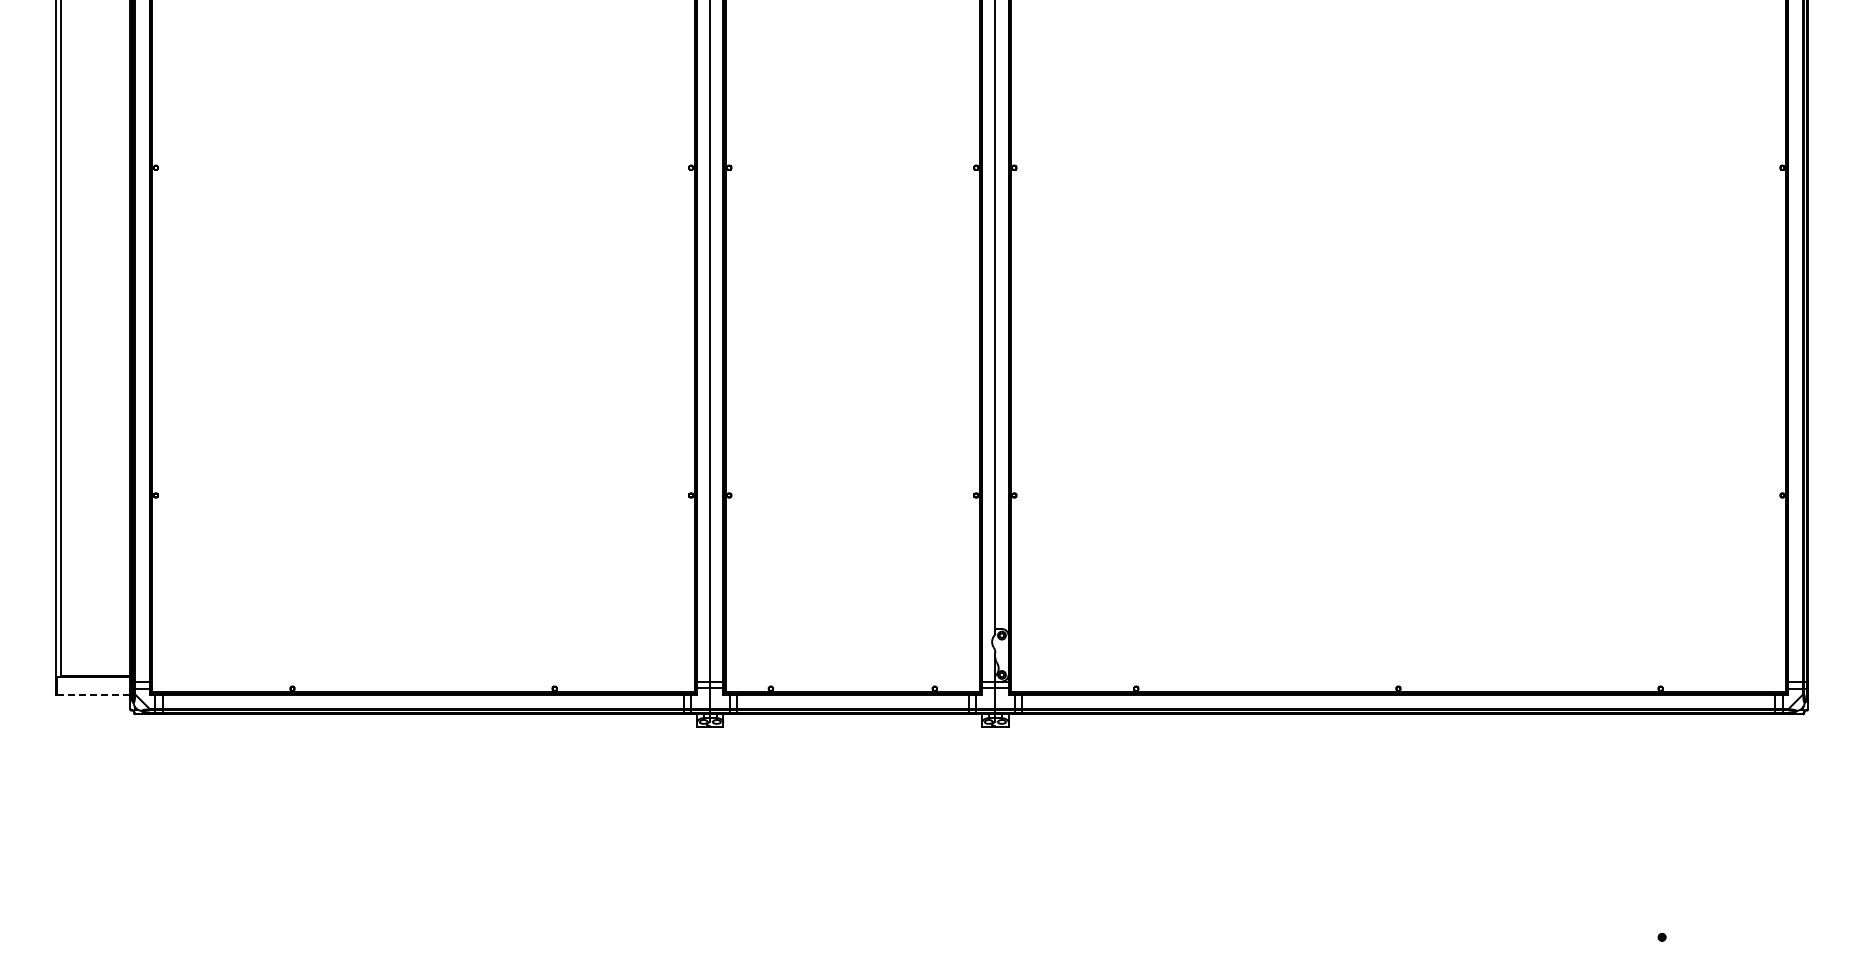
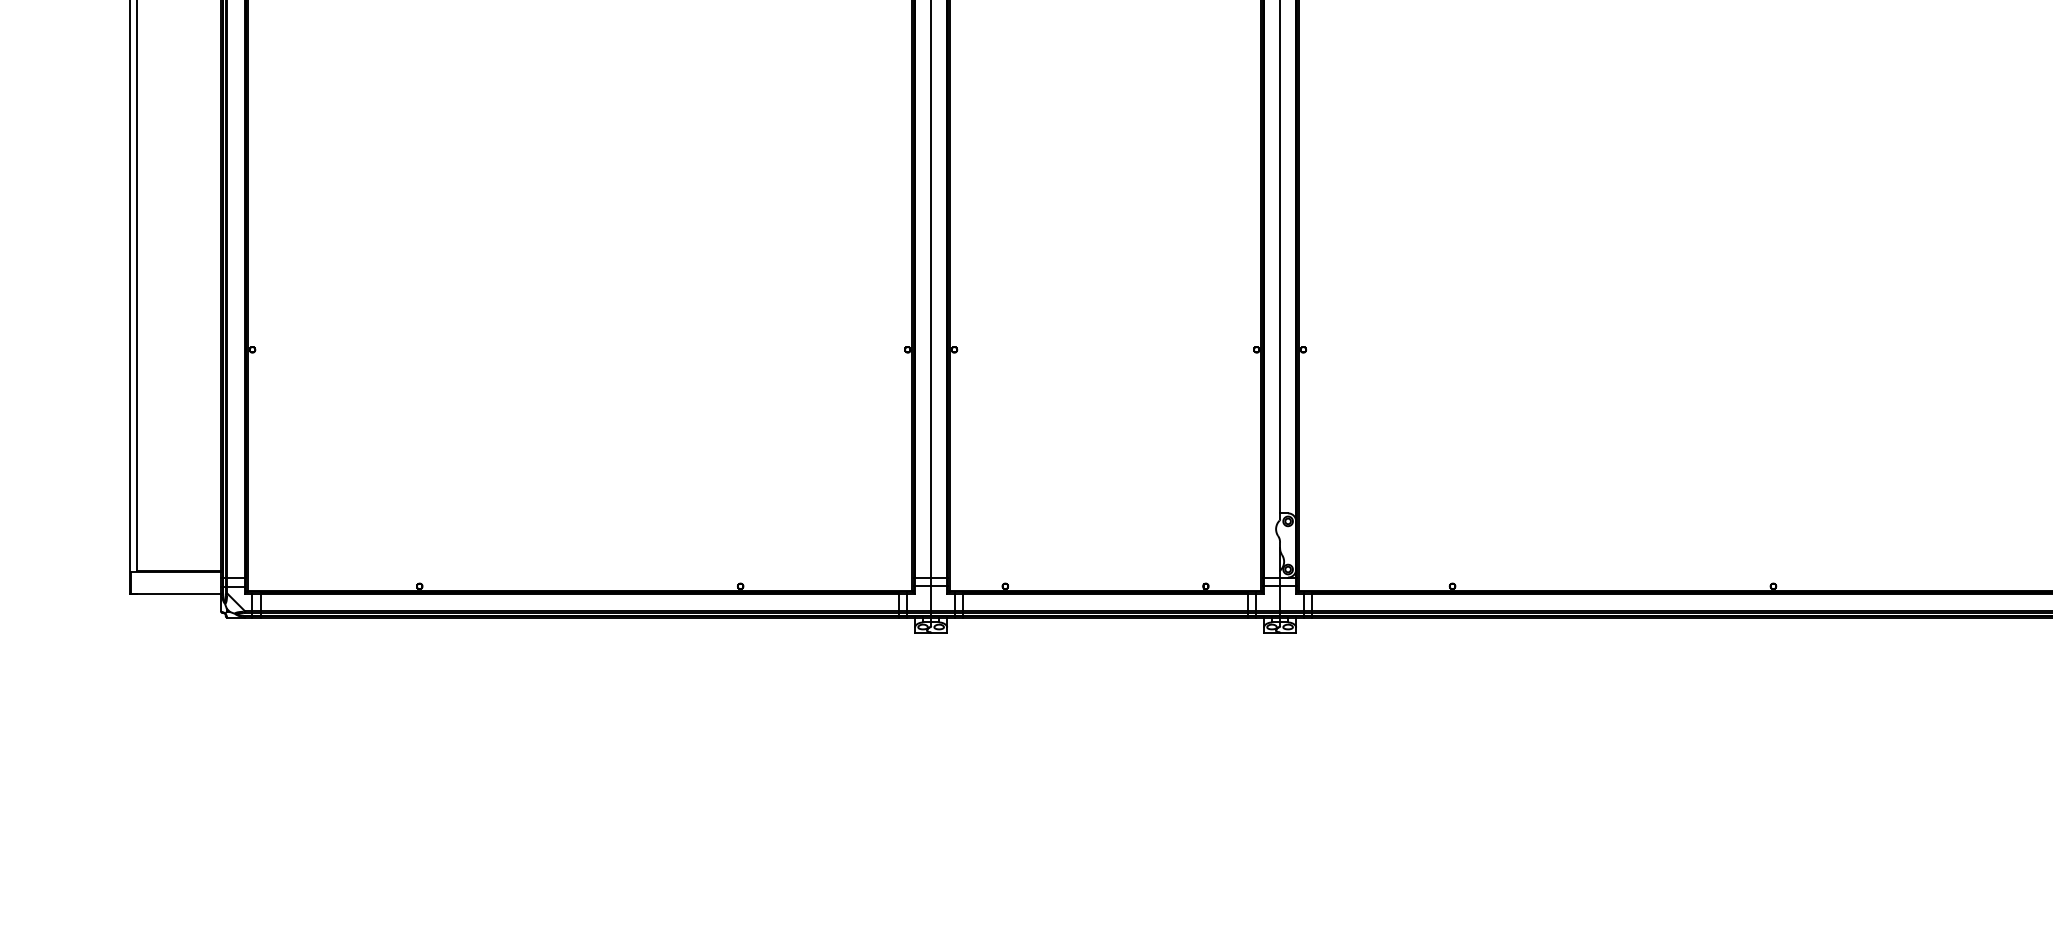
line: (95, 695) -> (178, 594), dashed -> solid

